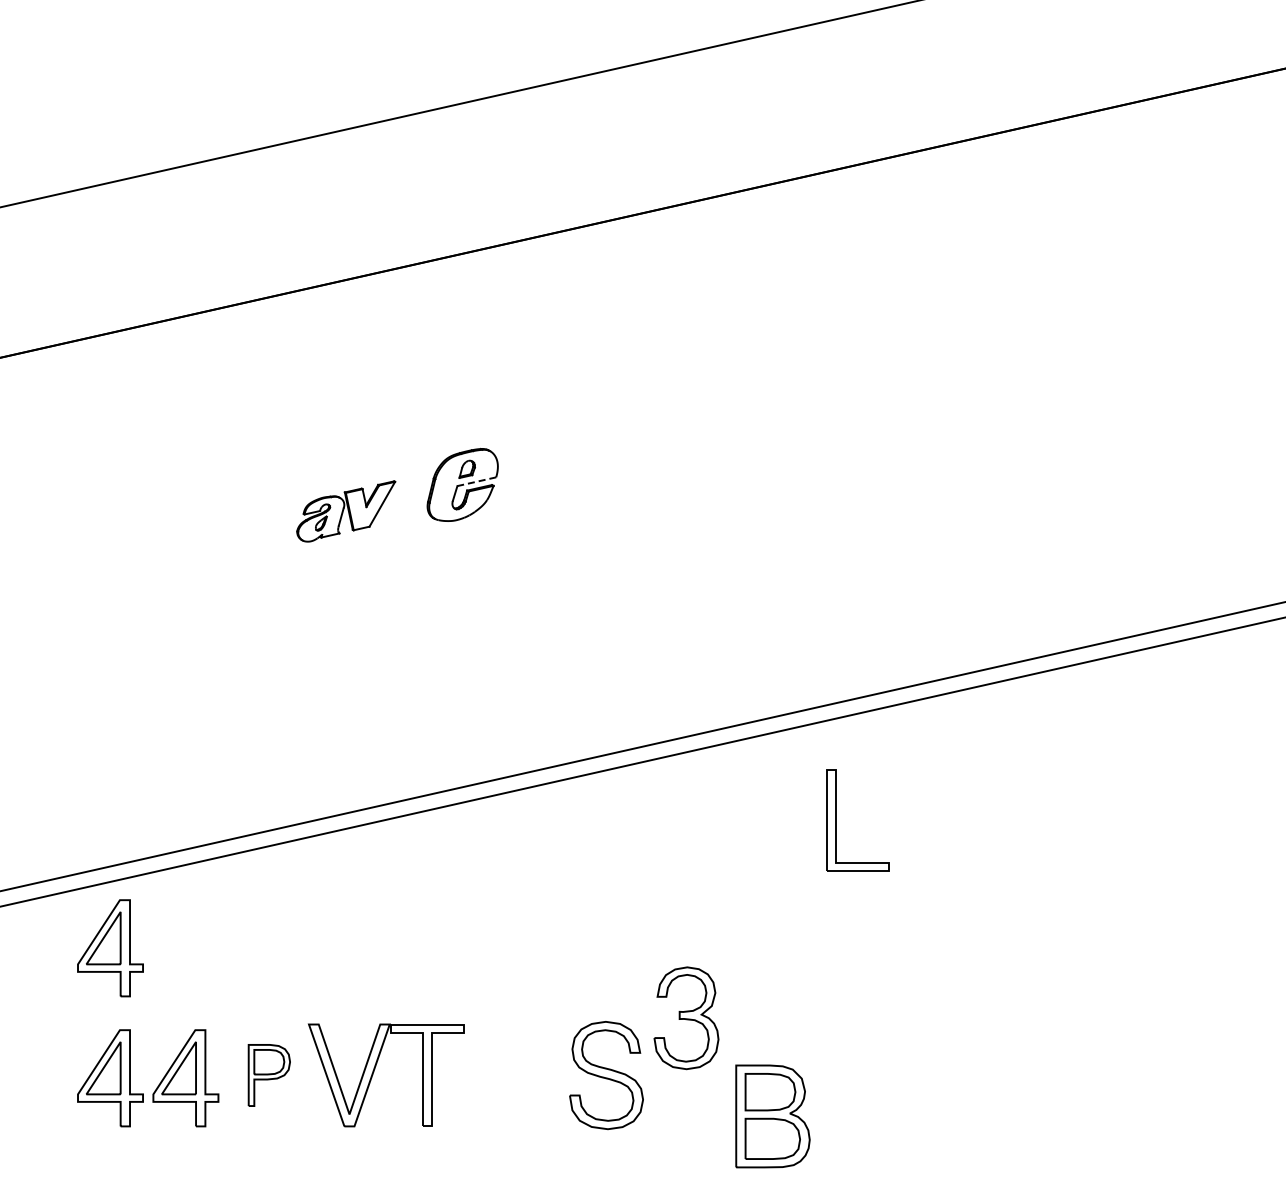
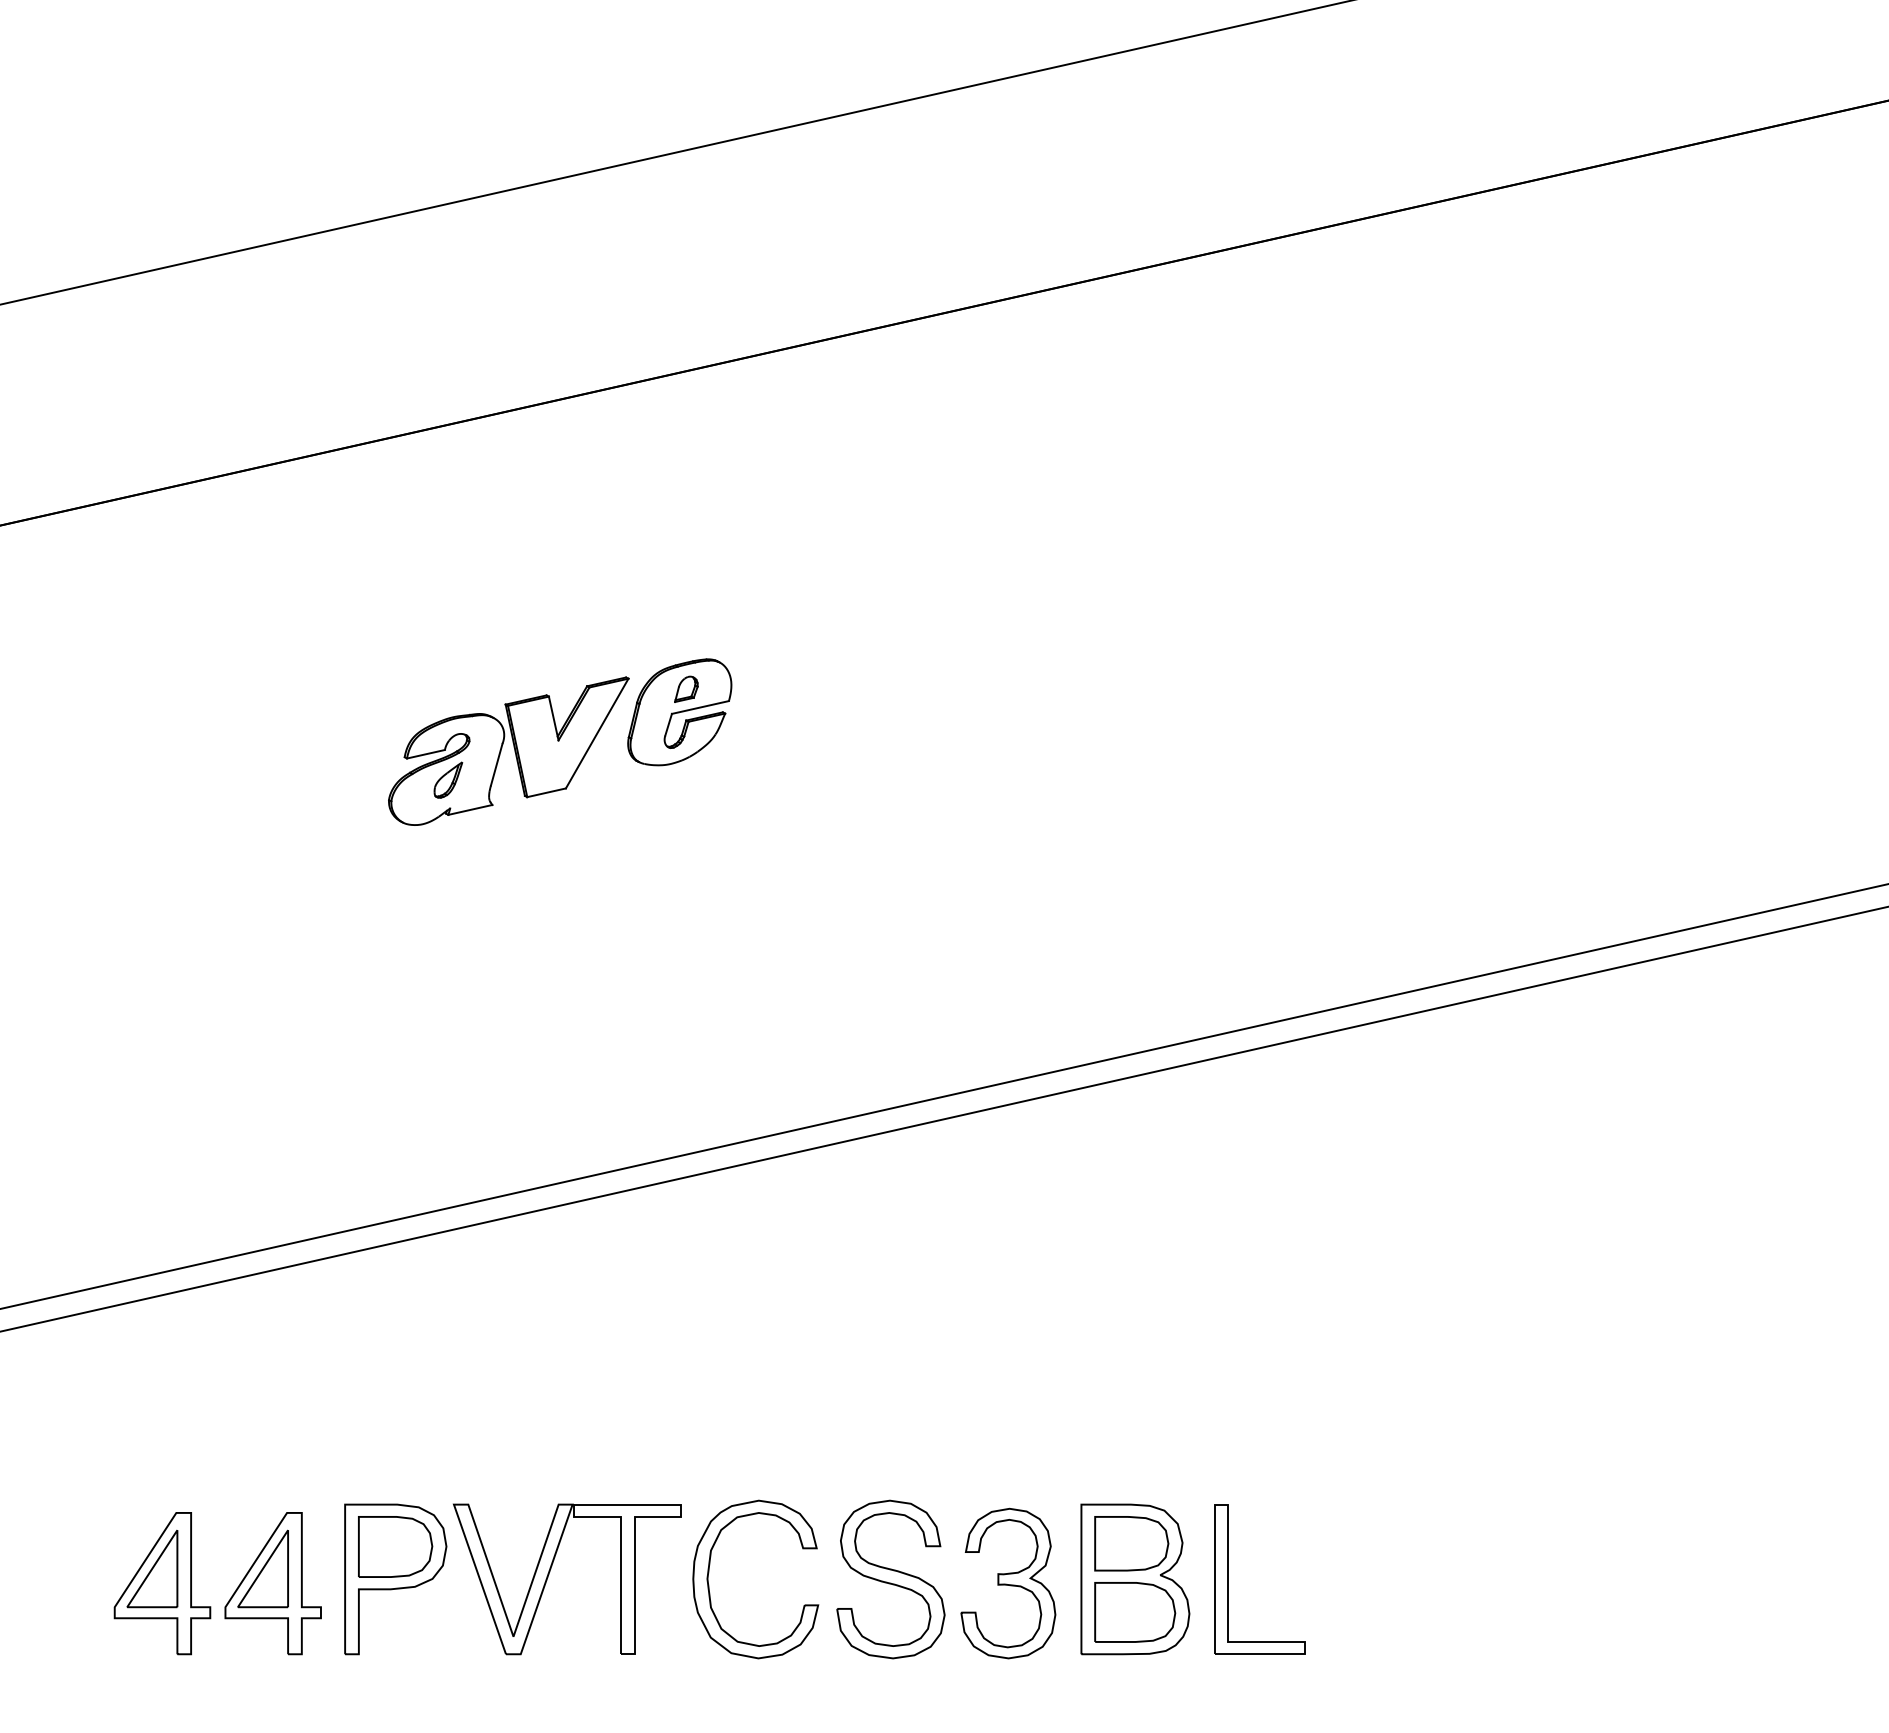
line: (476, 481) -> (699, 707), dashed -> solid
part: (345, 511) -> (507, 751), size x1.67
part: (836, 820) -> (1228, 1579), moved
part: (110, 948) -> (162, 1392), removed
part: (686, 1018) -> (1008, 1583), moved
part: (483, 1070) -> (710, 1572), added
part: (269, 1075) -> (395, 1579), size x1.67
part: (772, 1116) -> (1134, 1579), moved

